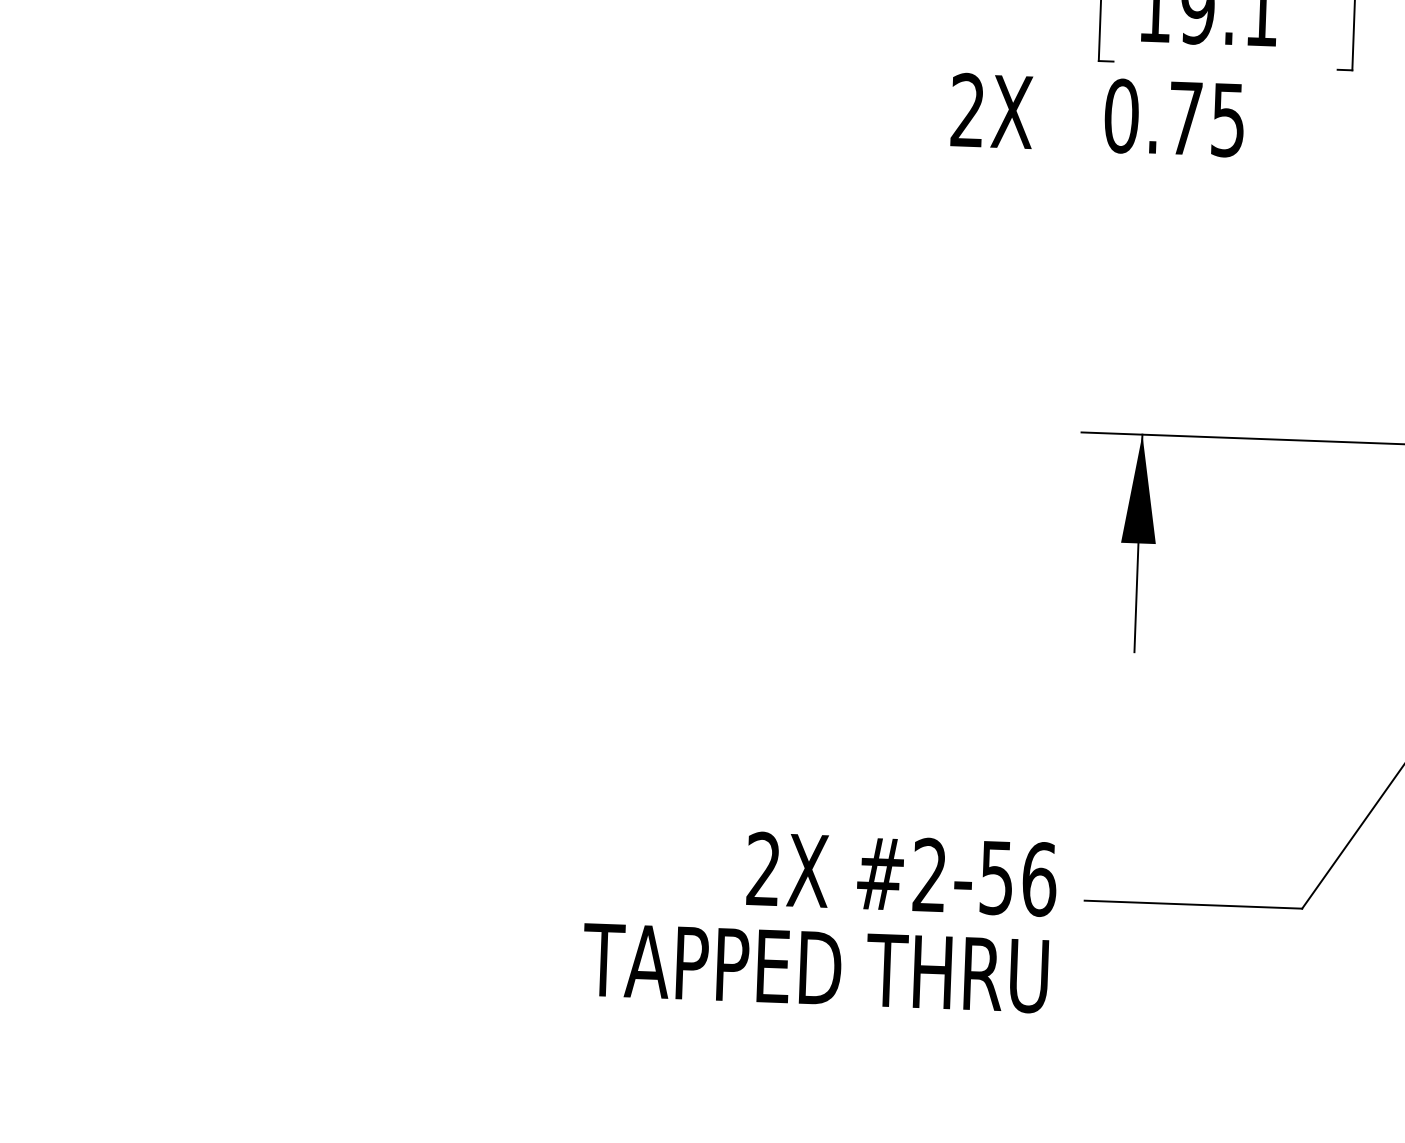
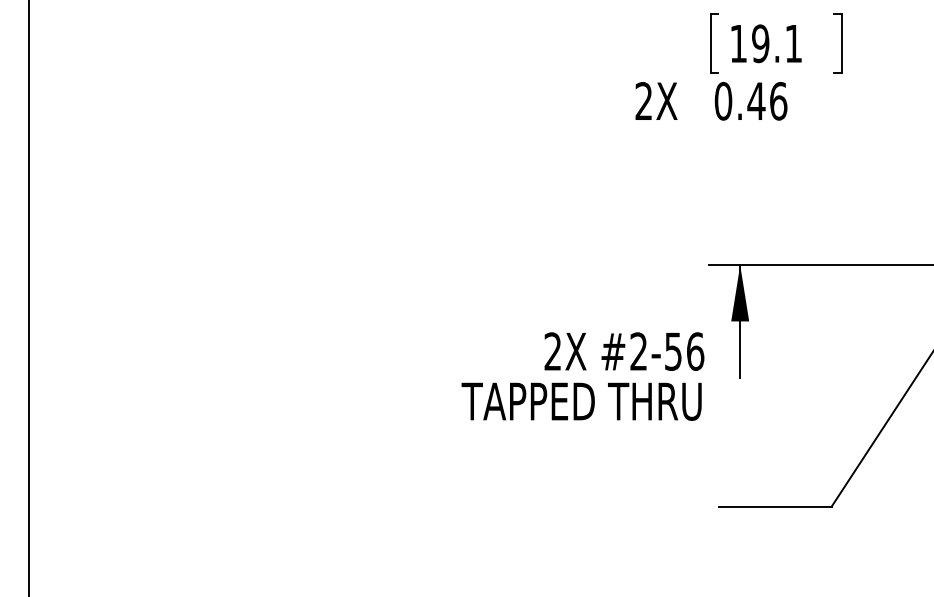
text: (1206, 119) -> (767, 101), 0.75 -> 0.46
text: (818, 919) -> (582, 376), moved

